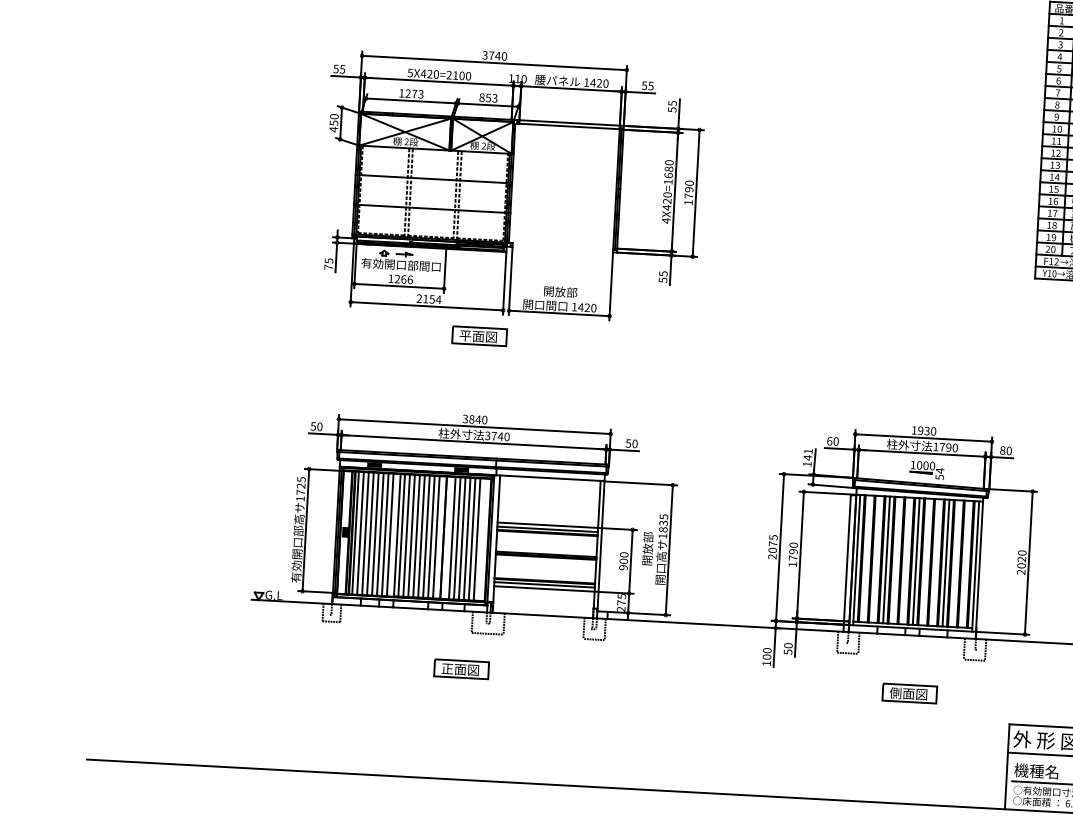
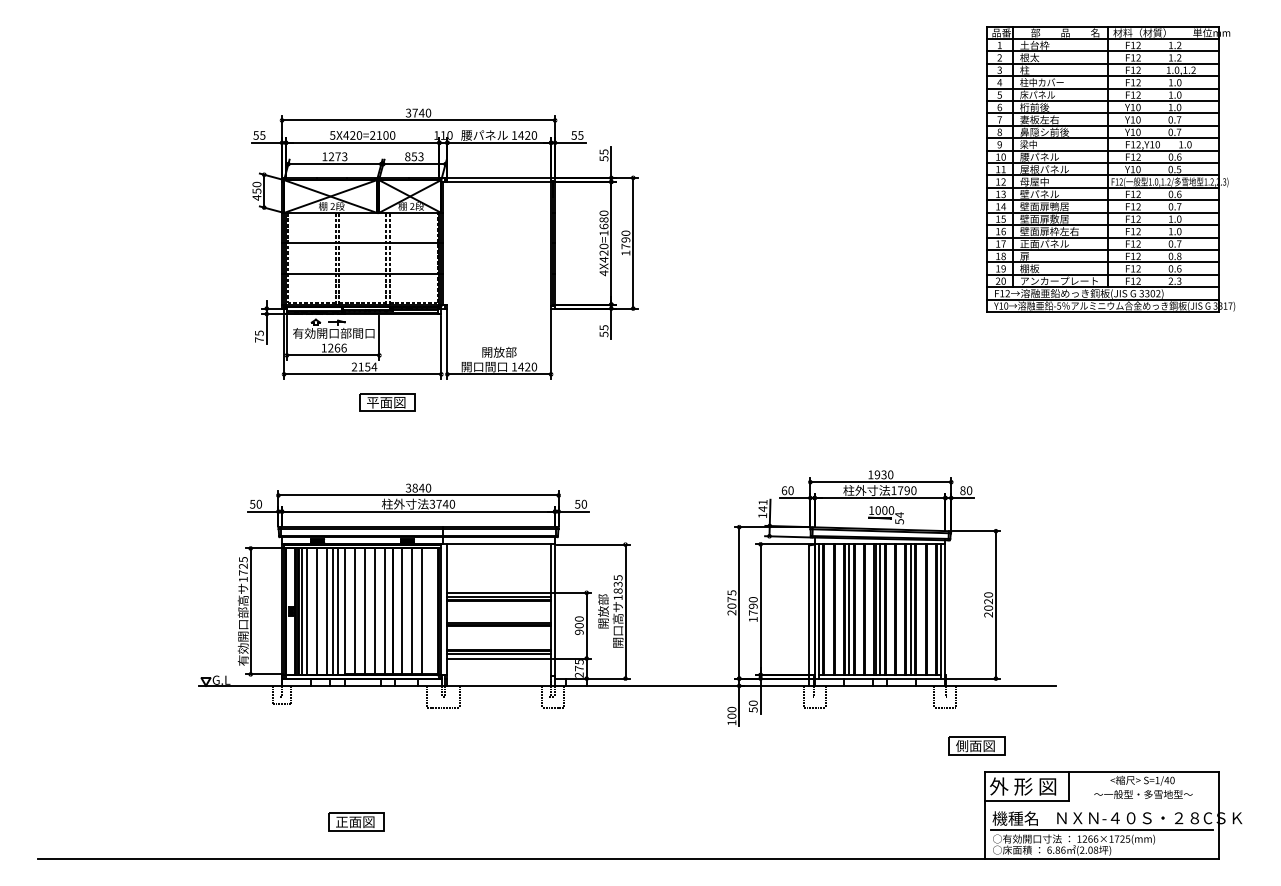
part: (479, 336) -> (387, 402), moved
line: (365, 533) -> (312, 611), removed
line: (375, 534) -> (322, 611), removed
line: (401, 535) -> (349, 611), removed
line: (411, 536) -> (359, 611), removed
line: (421, 536) -> (369, 611), removed
line: (431, 537) -> (380, 611), removed
line: (456, 538) -> (406, 611), removed
line: (467, 539) -> (417, 611), removed
line: (477, 539) -> (427, 611), removed
part: (461, 669) -> (356, 821), moved
part: (909, 693) -> (976, 745), moved

